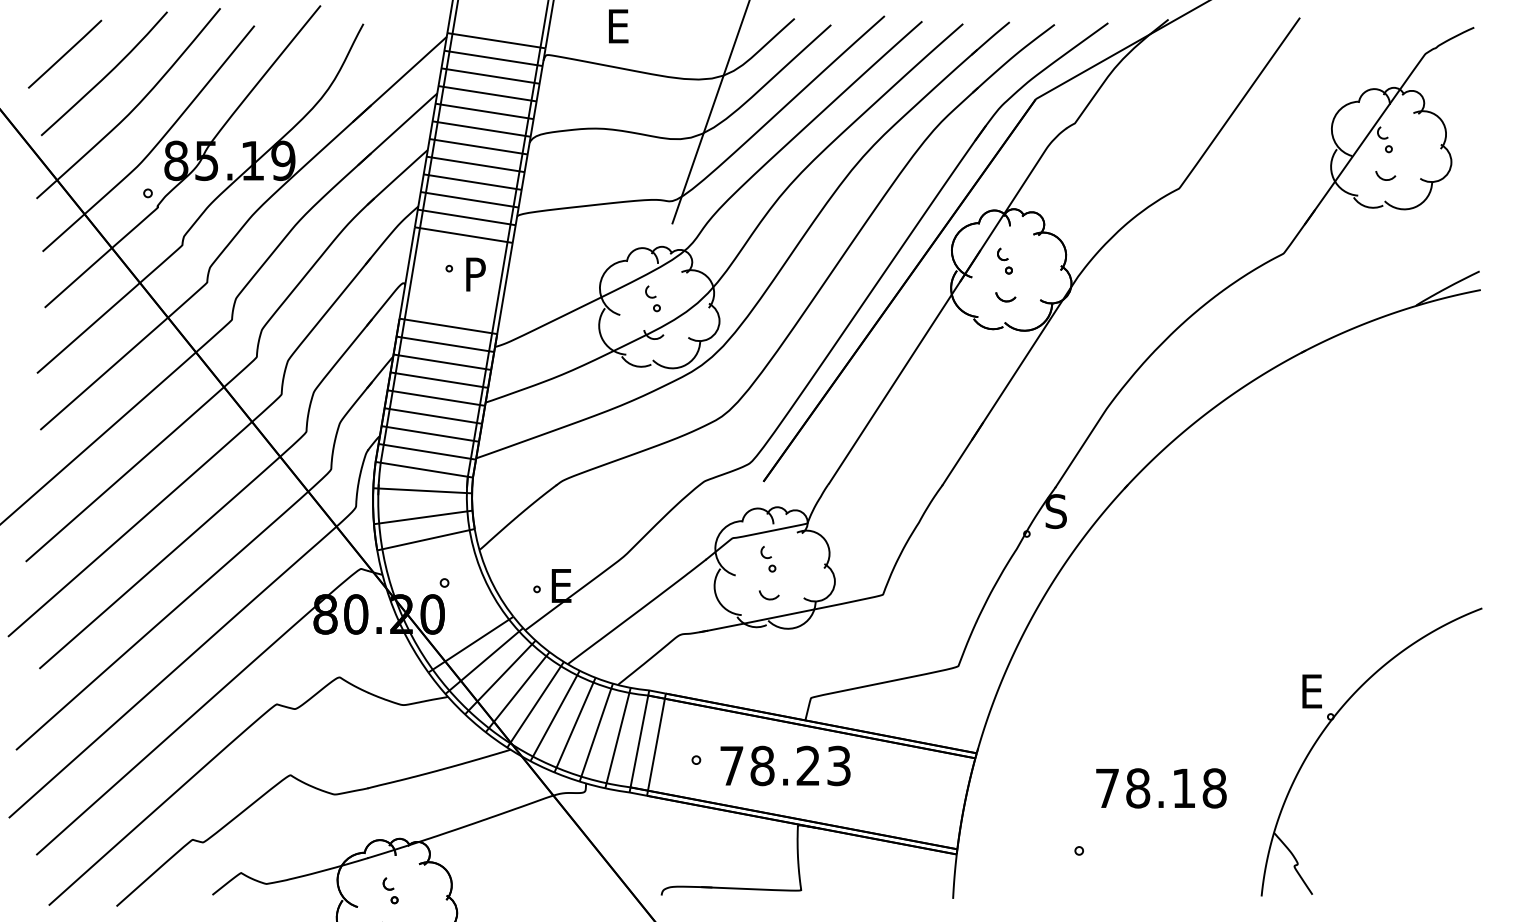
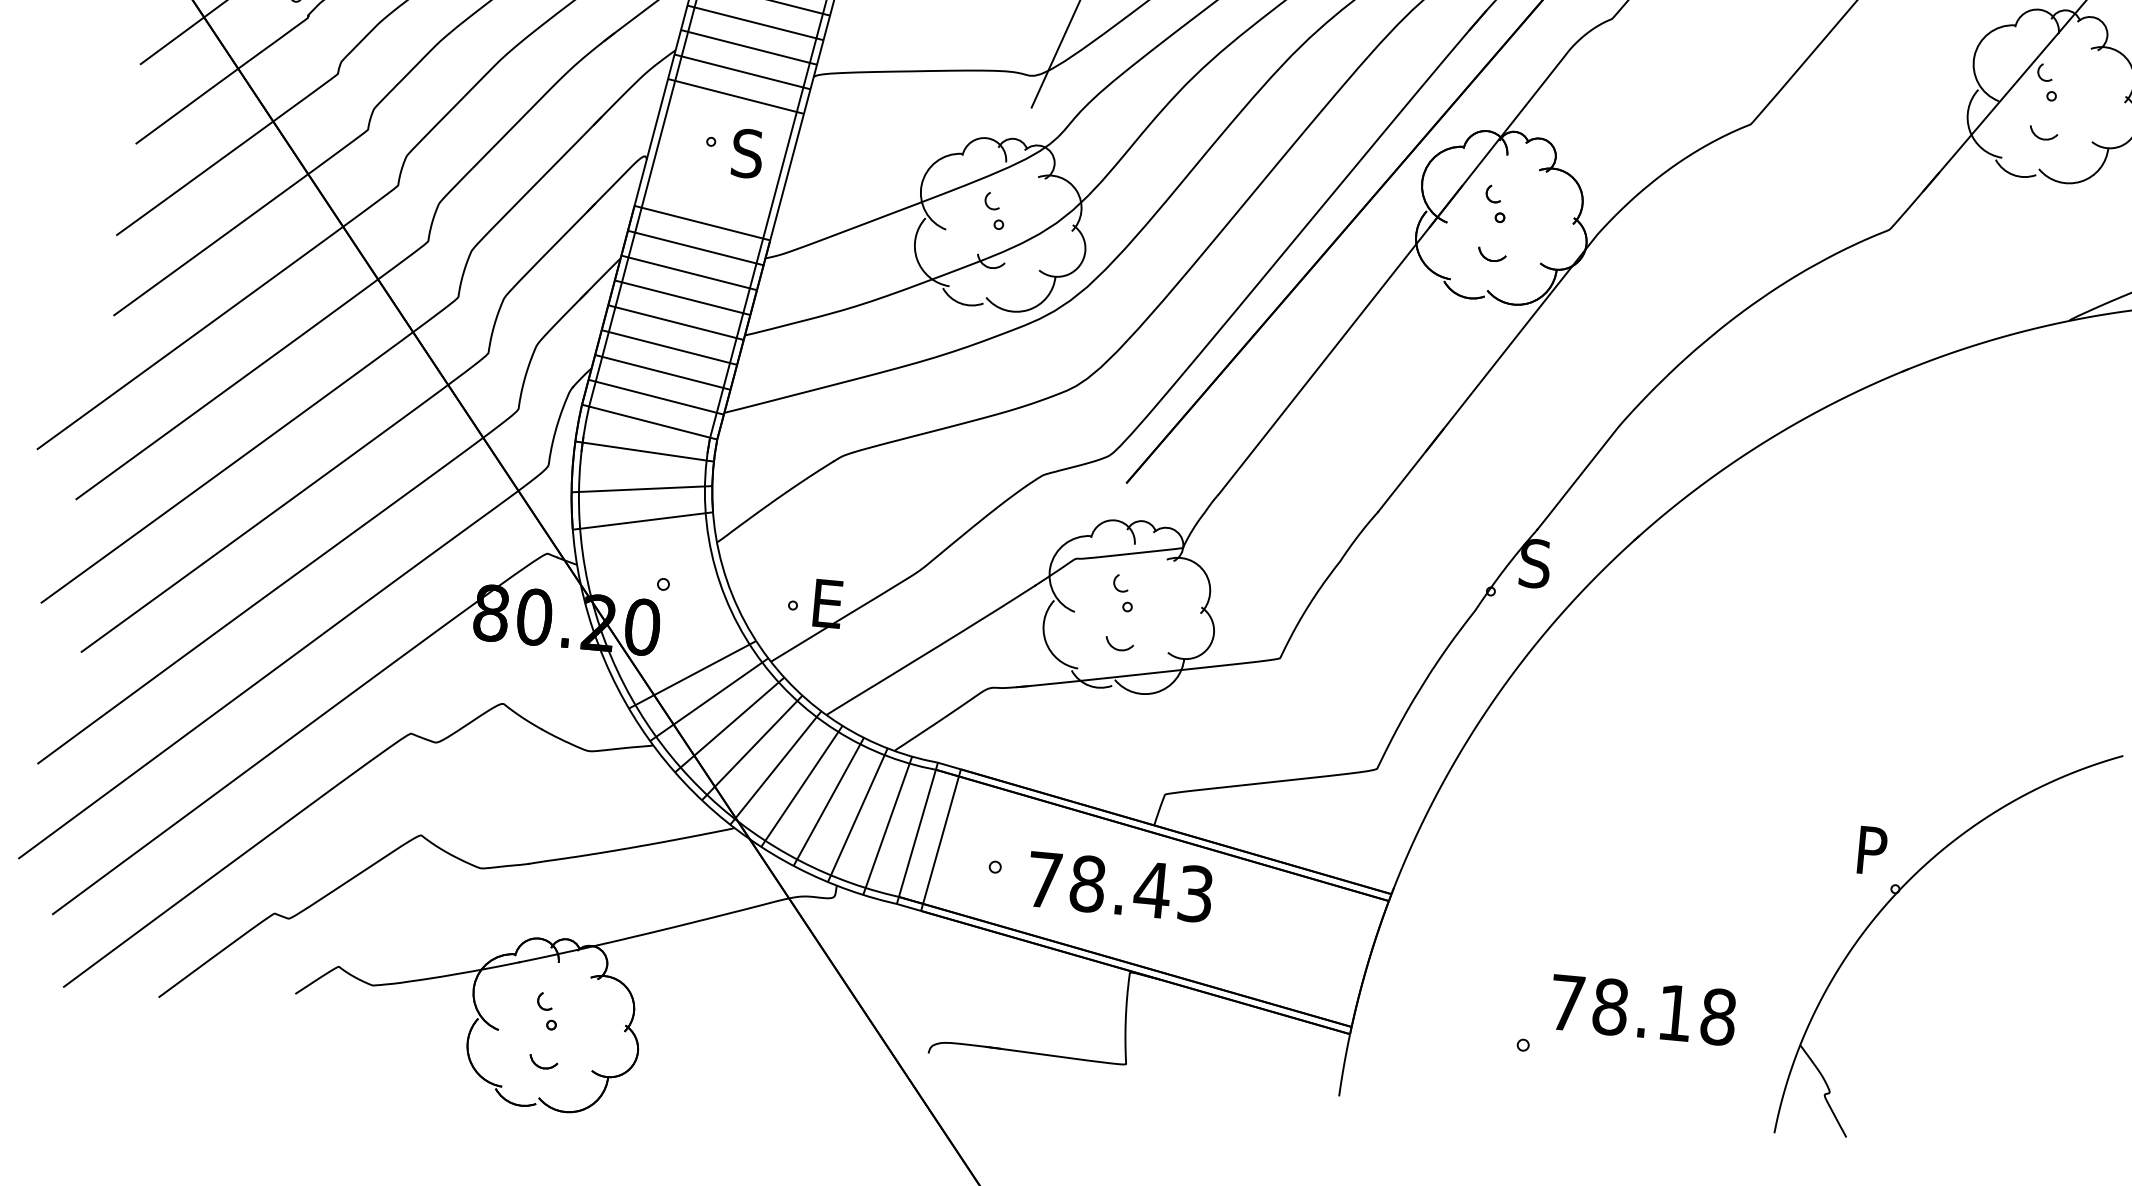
text: (475, 274) -> (747, 153), P -> S
text: (1313, 691) -> (1874, 851), E -> P
text: (808, 765) -> (1152, 889), 78.23 -> 78.43
text: (1161, 788) -> (1643, 1010), moved

